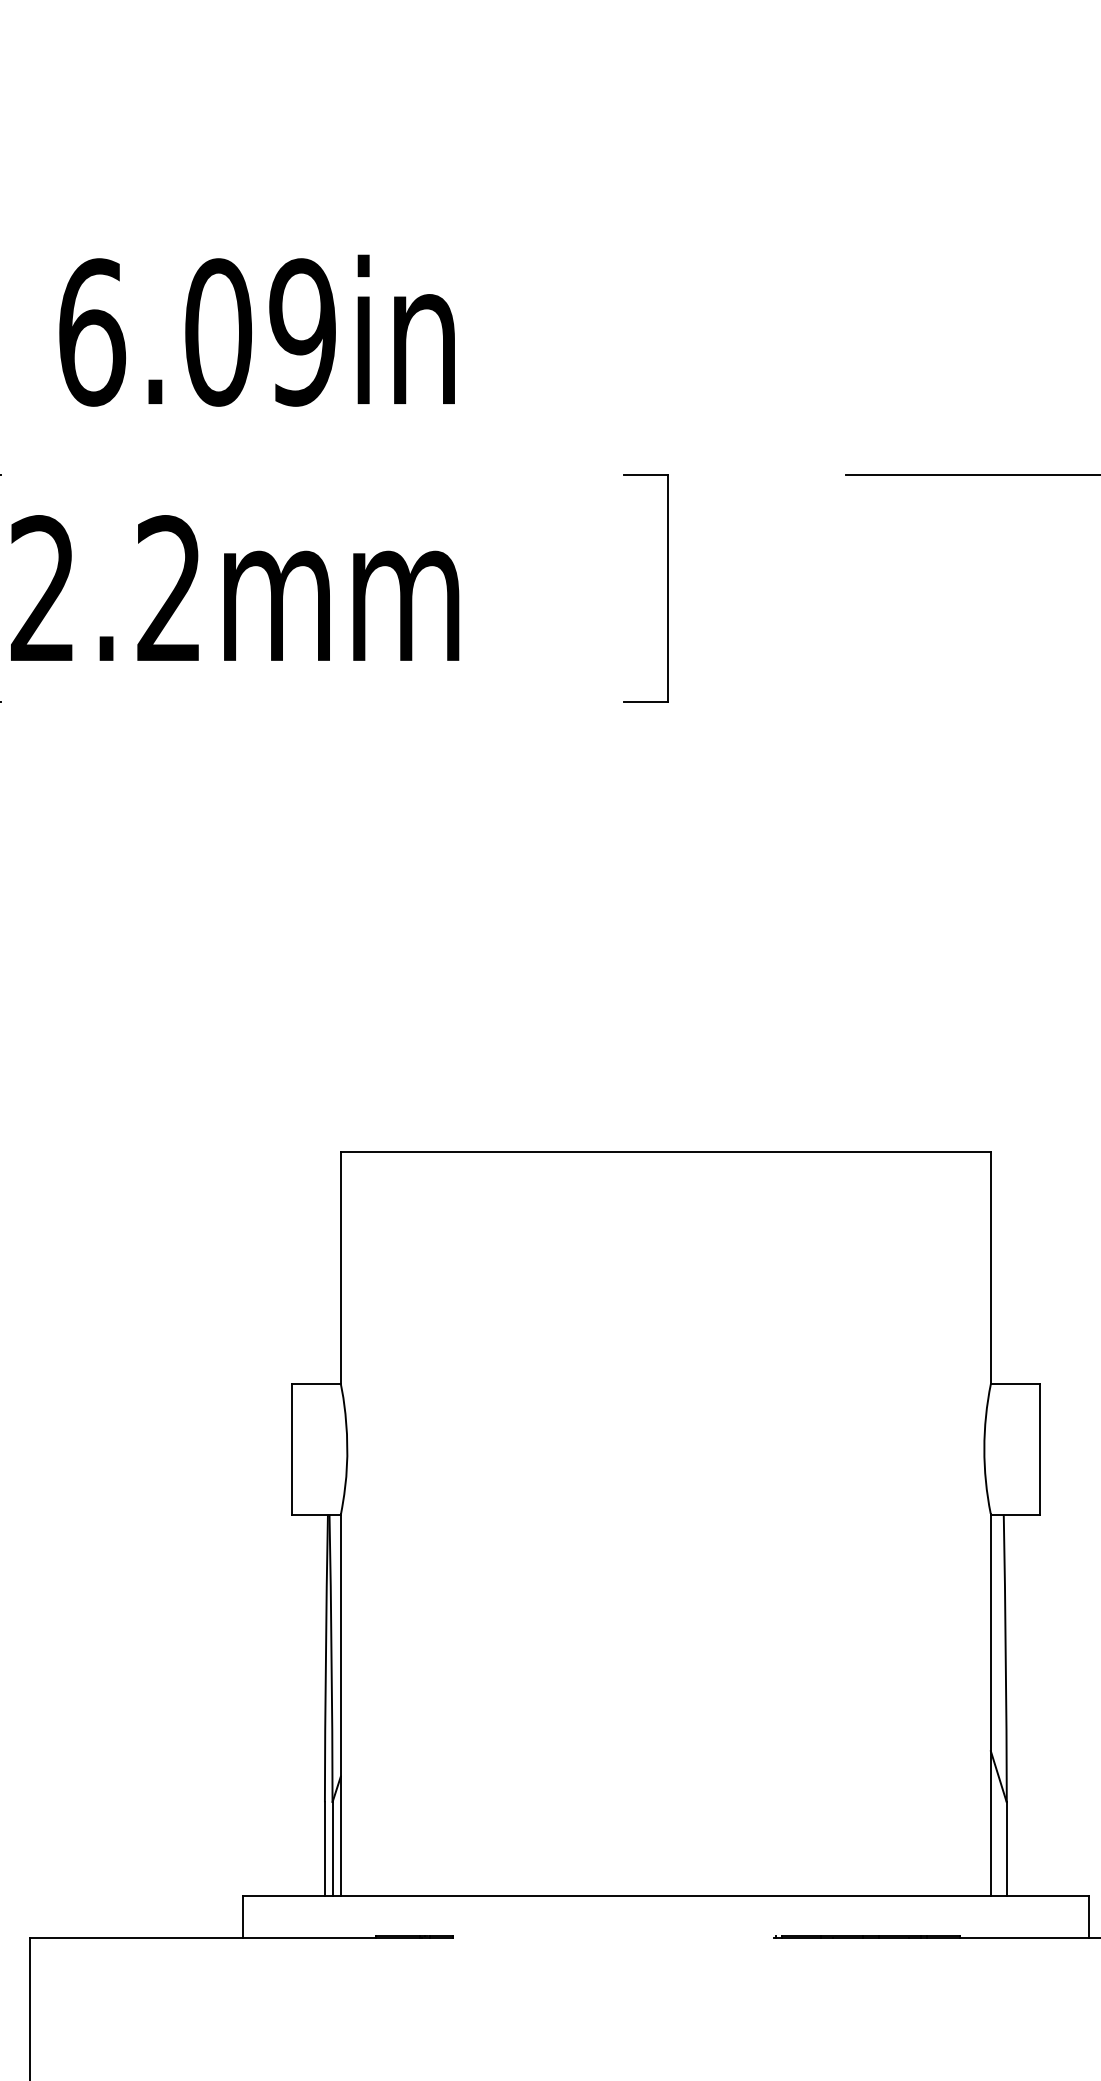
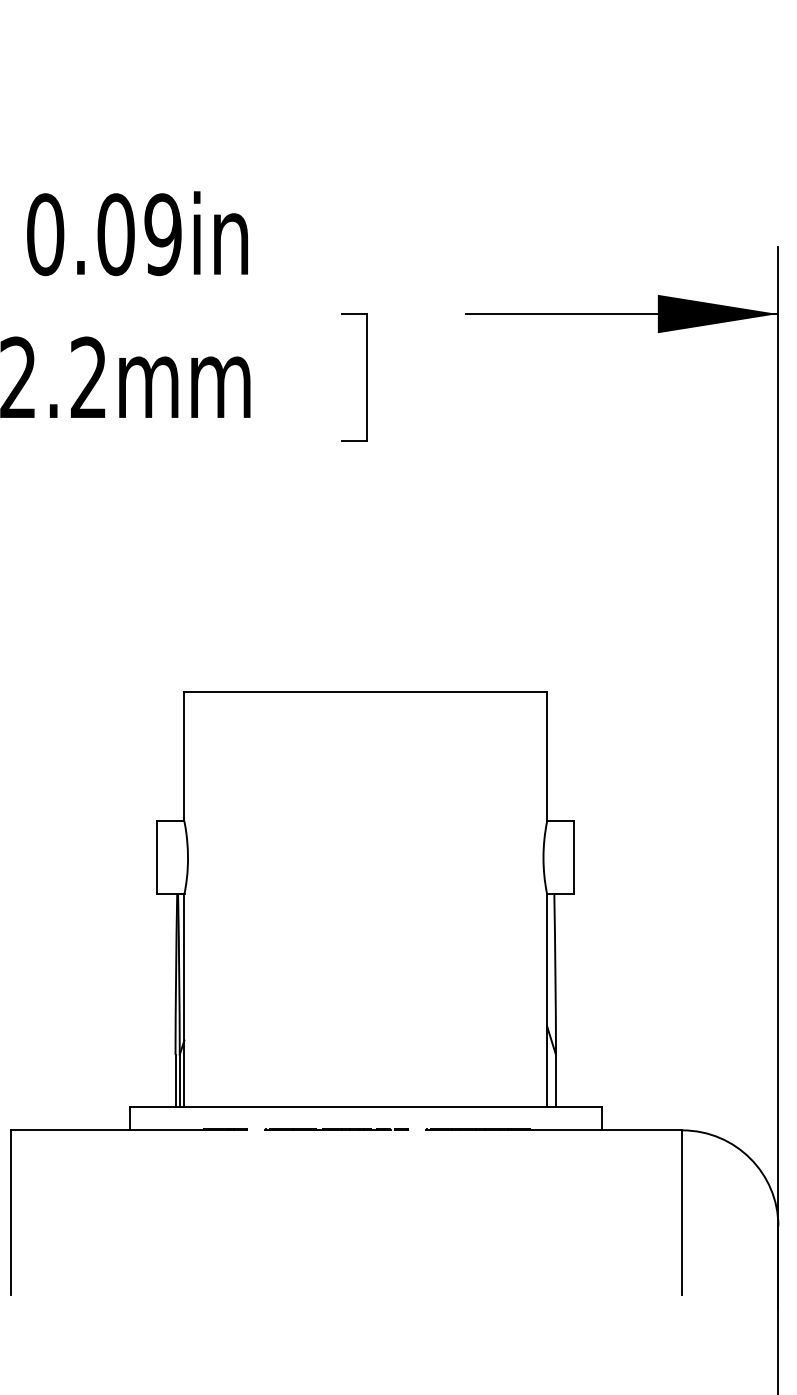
text: (91, 332) -> (45, 234), 6.09in -> 0.09in
line: (613, 1936) -> (336, 1129), added

